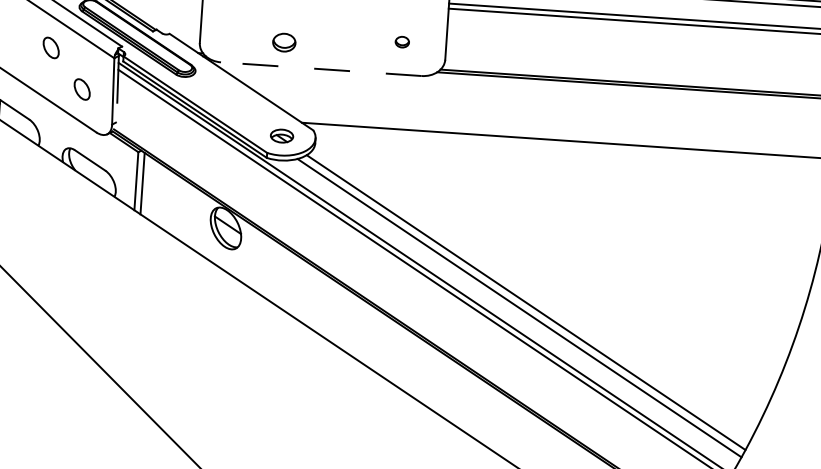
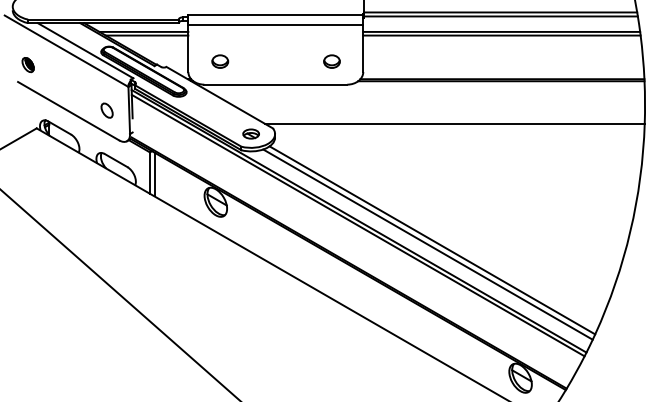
part: (284, 42) -> (220, 61), moved
part: (401, 42) -> (331, 61), size x1.67
part: (50, 47) -> (82, 82), removed
line: (320, 68) -> (275, 84), dashed -> solid

